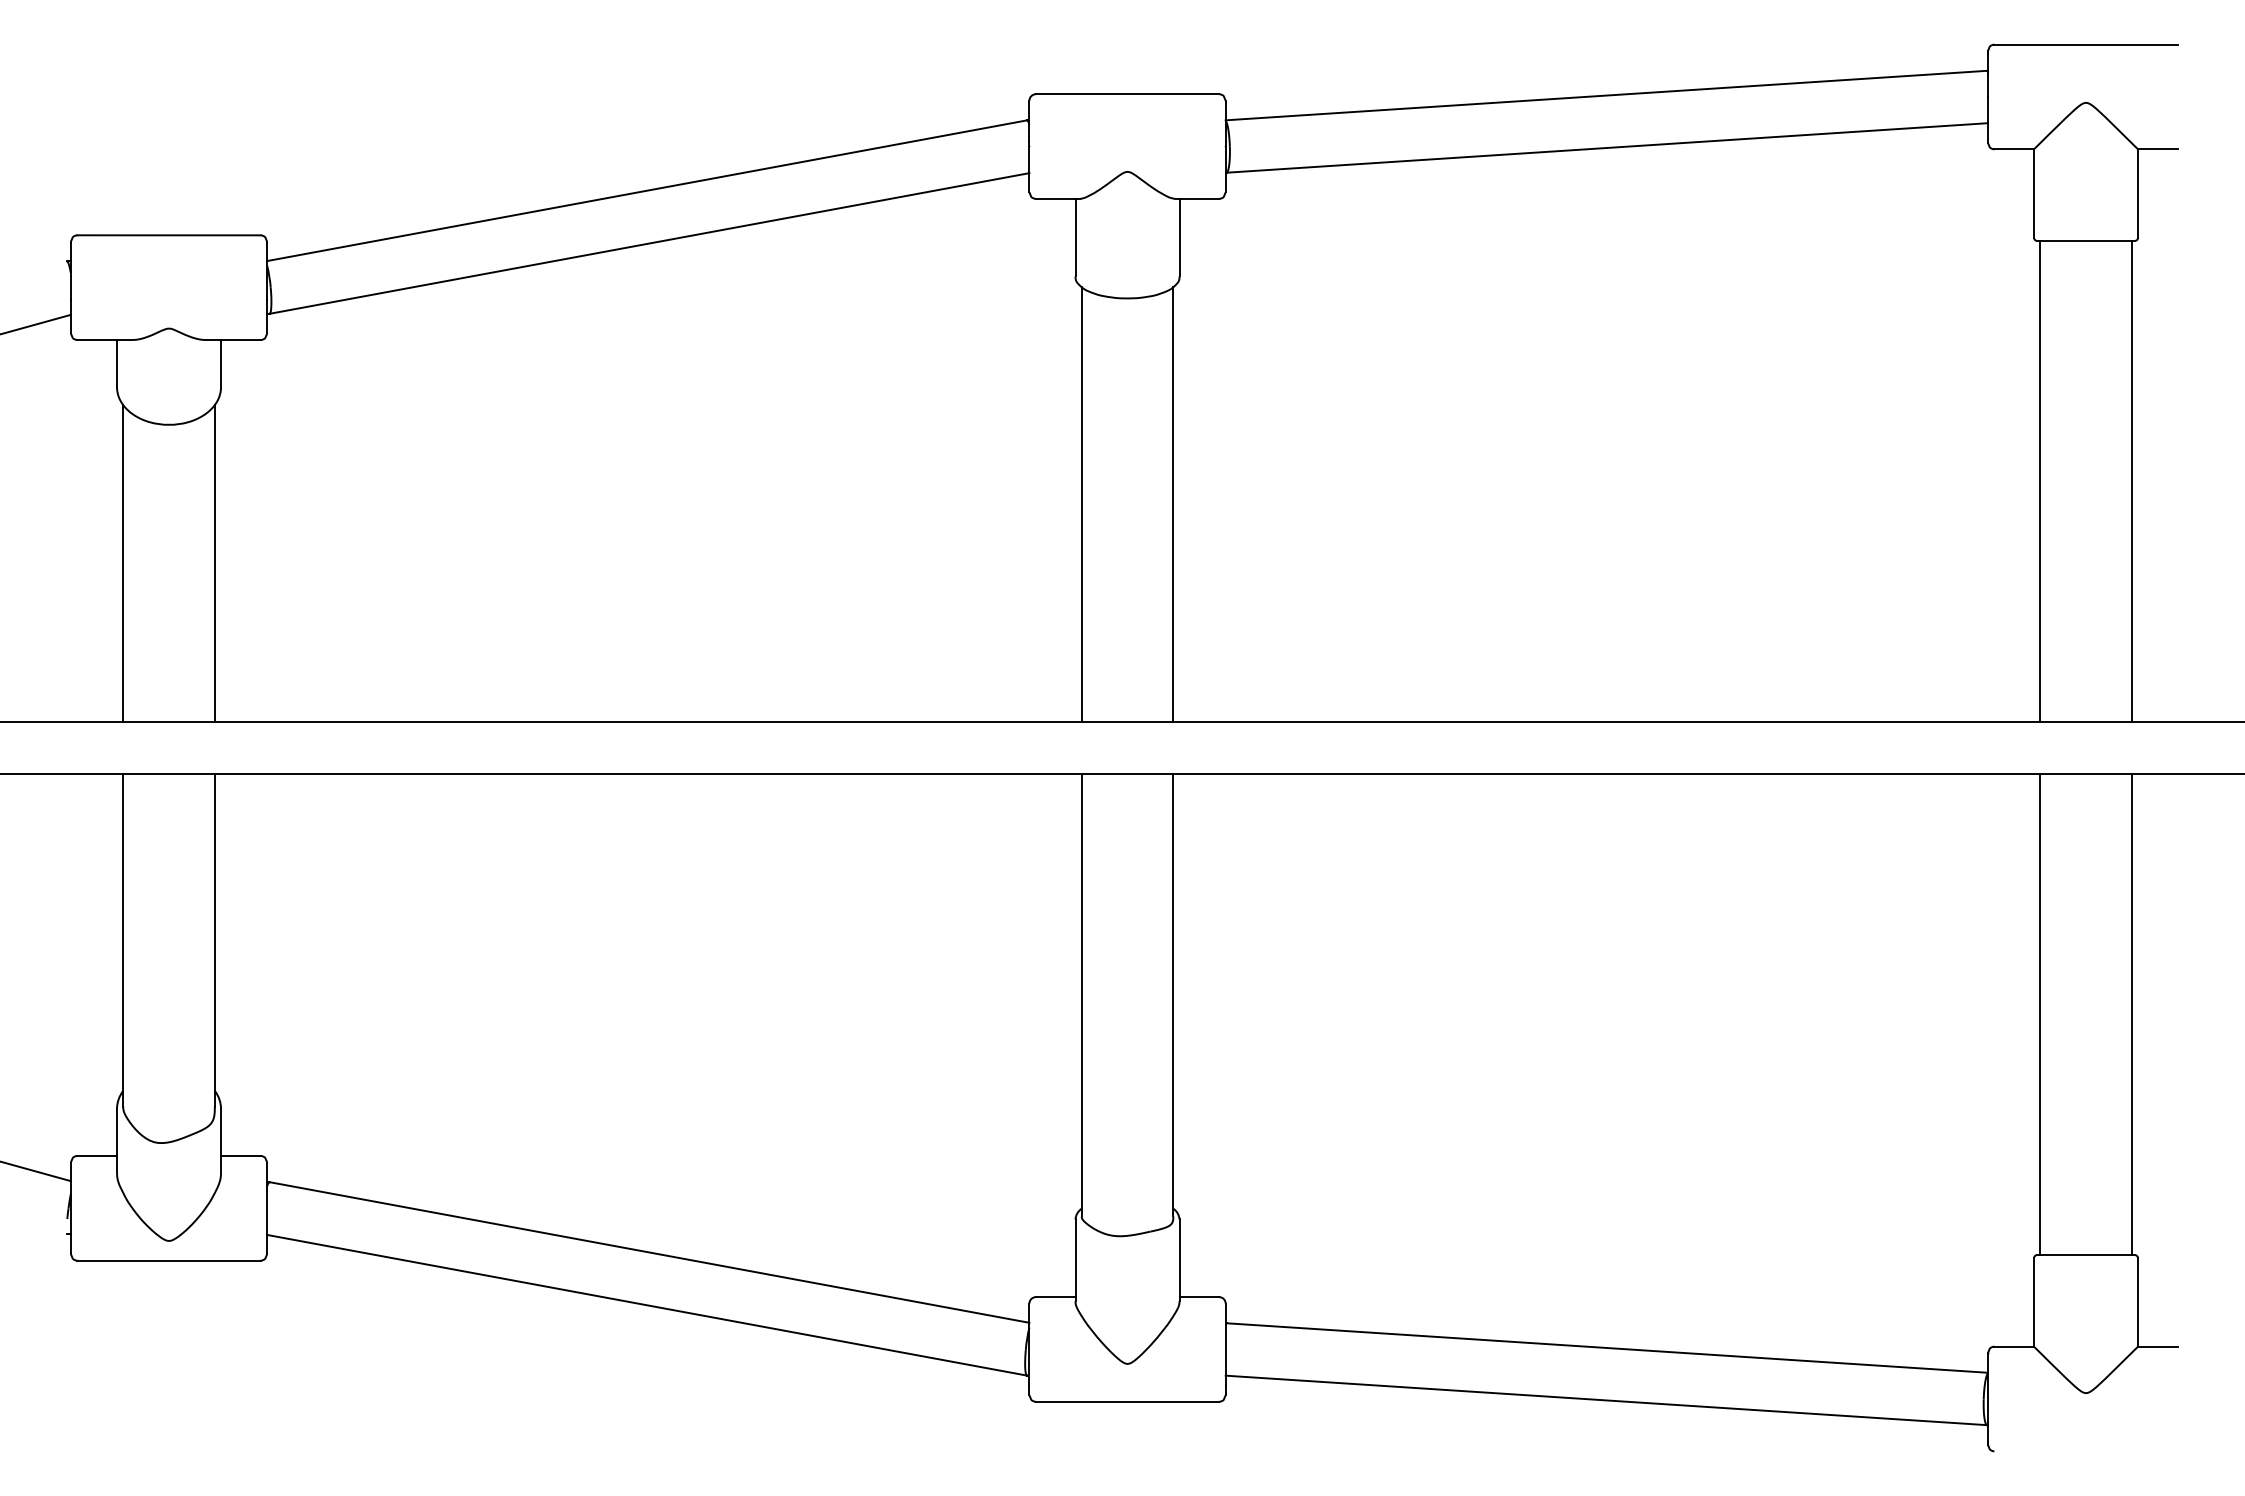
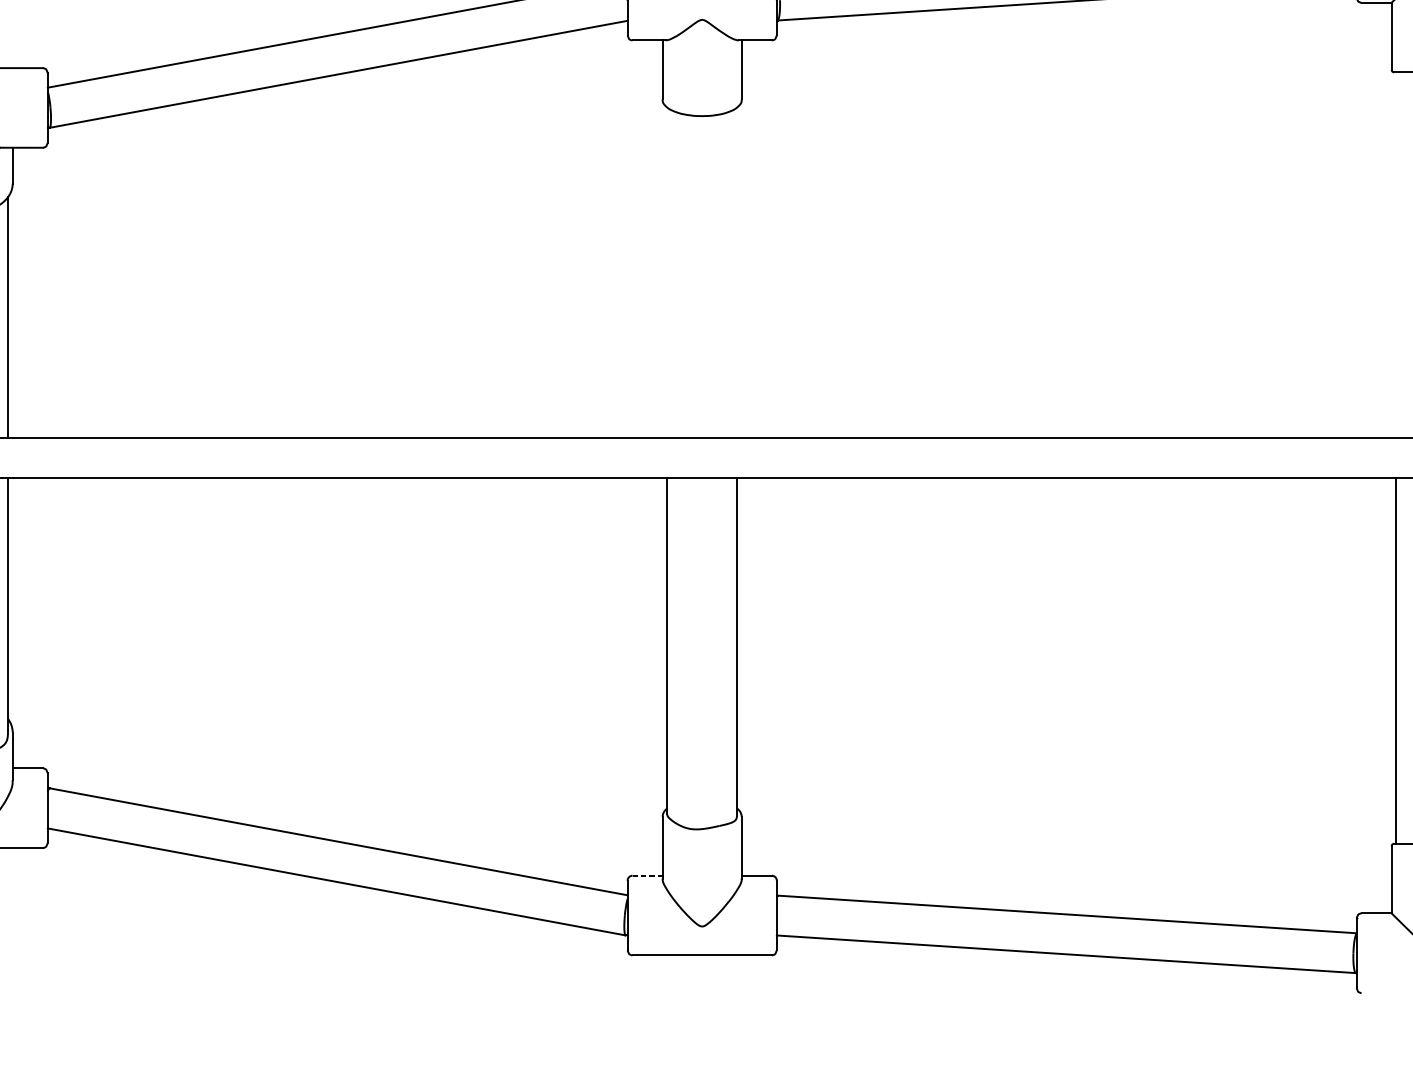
line: (2040, 480) -> (1396, 254), removed
line: (1081, 504) -> (667, 272), removed
line: (1173, 504) -> (737, 272), removed
line: (1055, 1297) -> (647, 876), solid -> dashed

